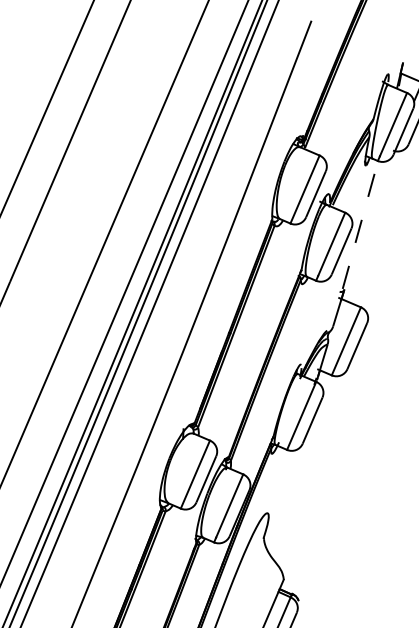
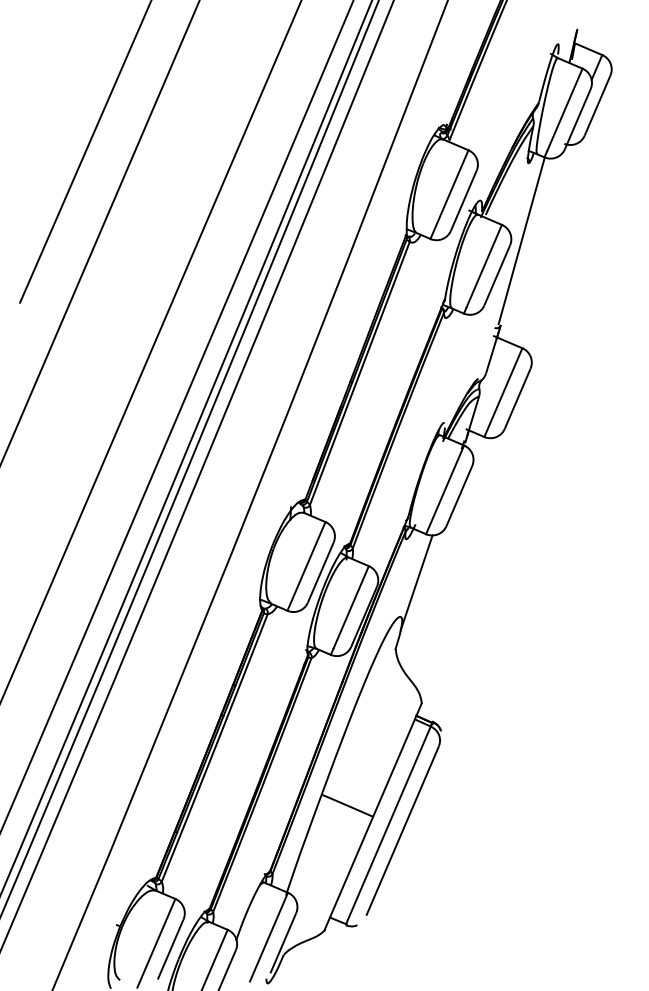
line: (360, 224) -> (521, 240), dashed -> solid
line: (279, 486) -> (416, 582), added

